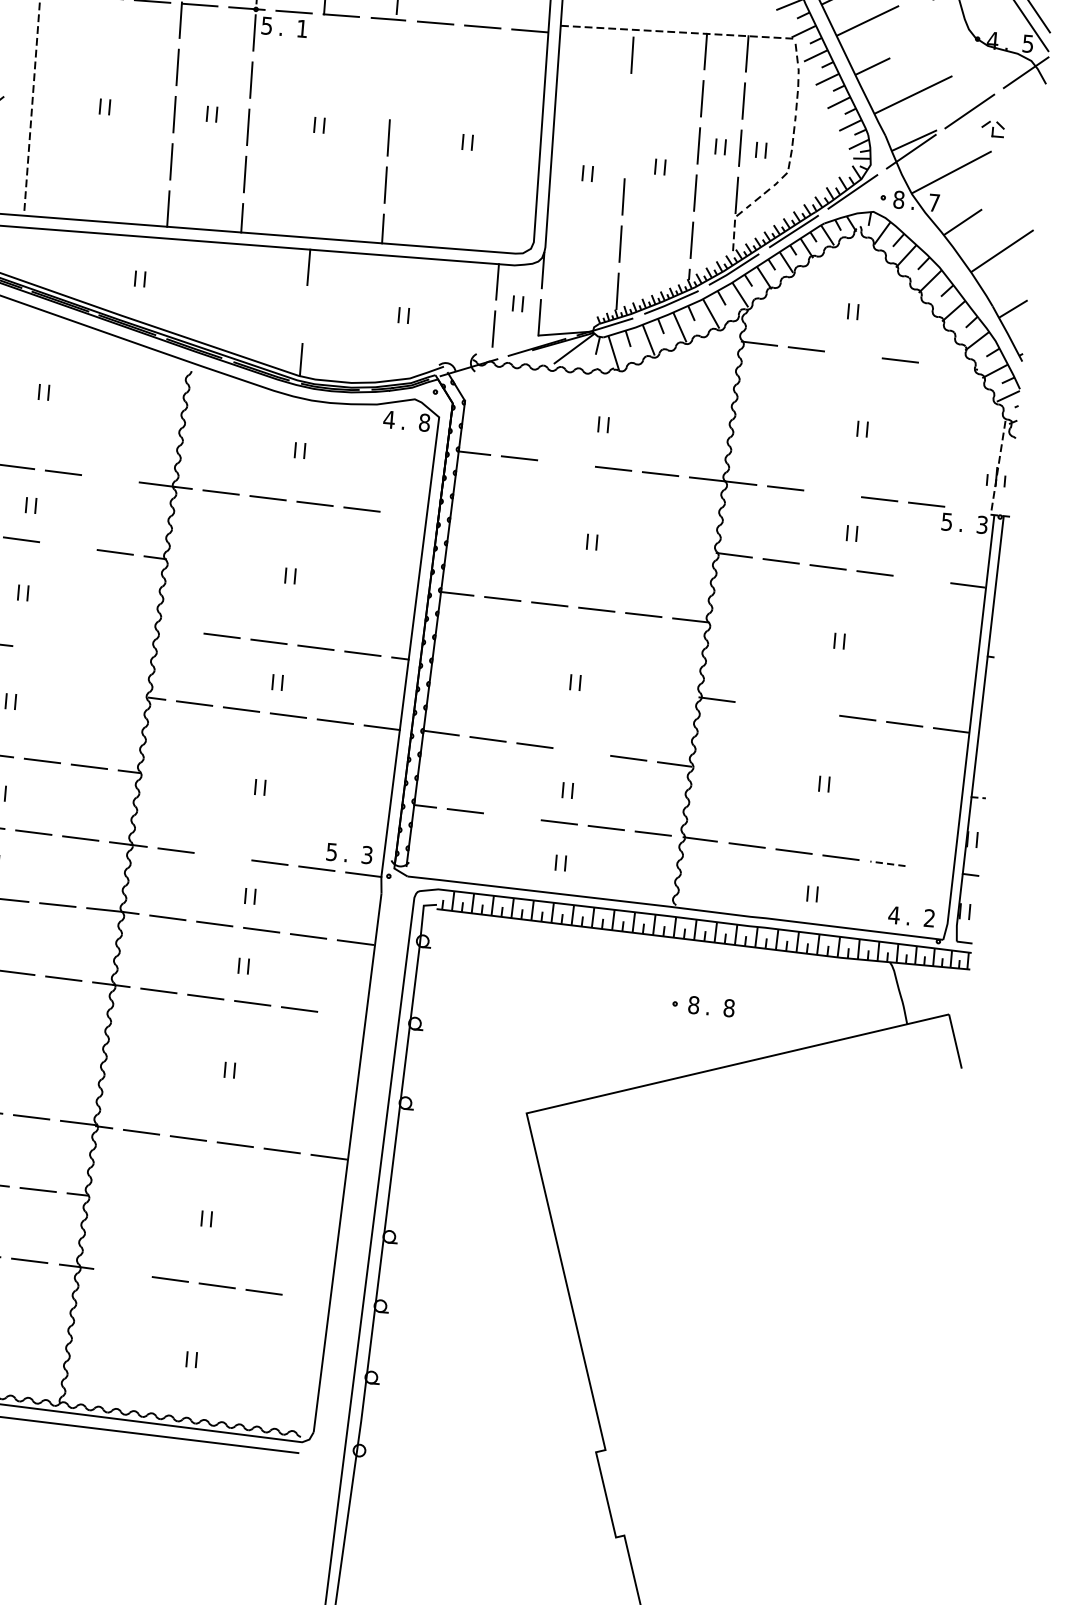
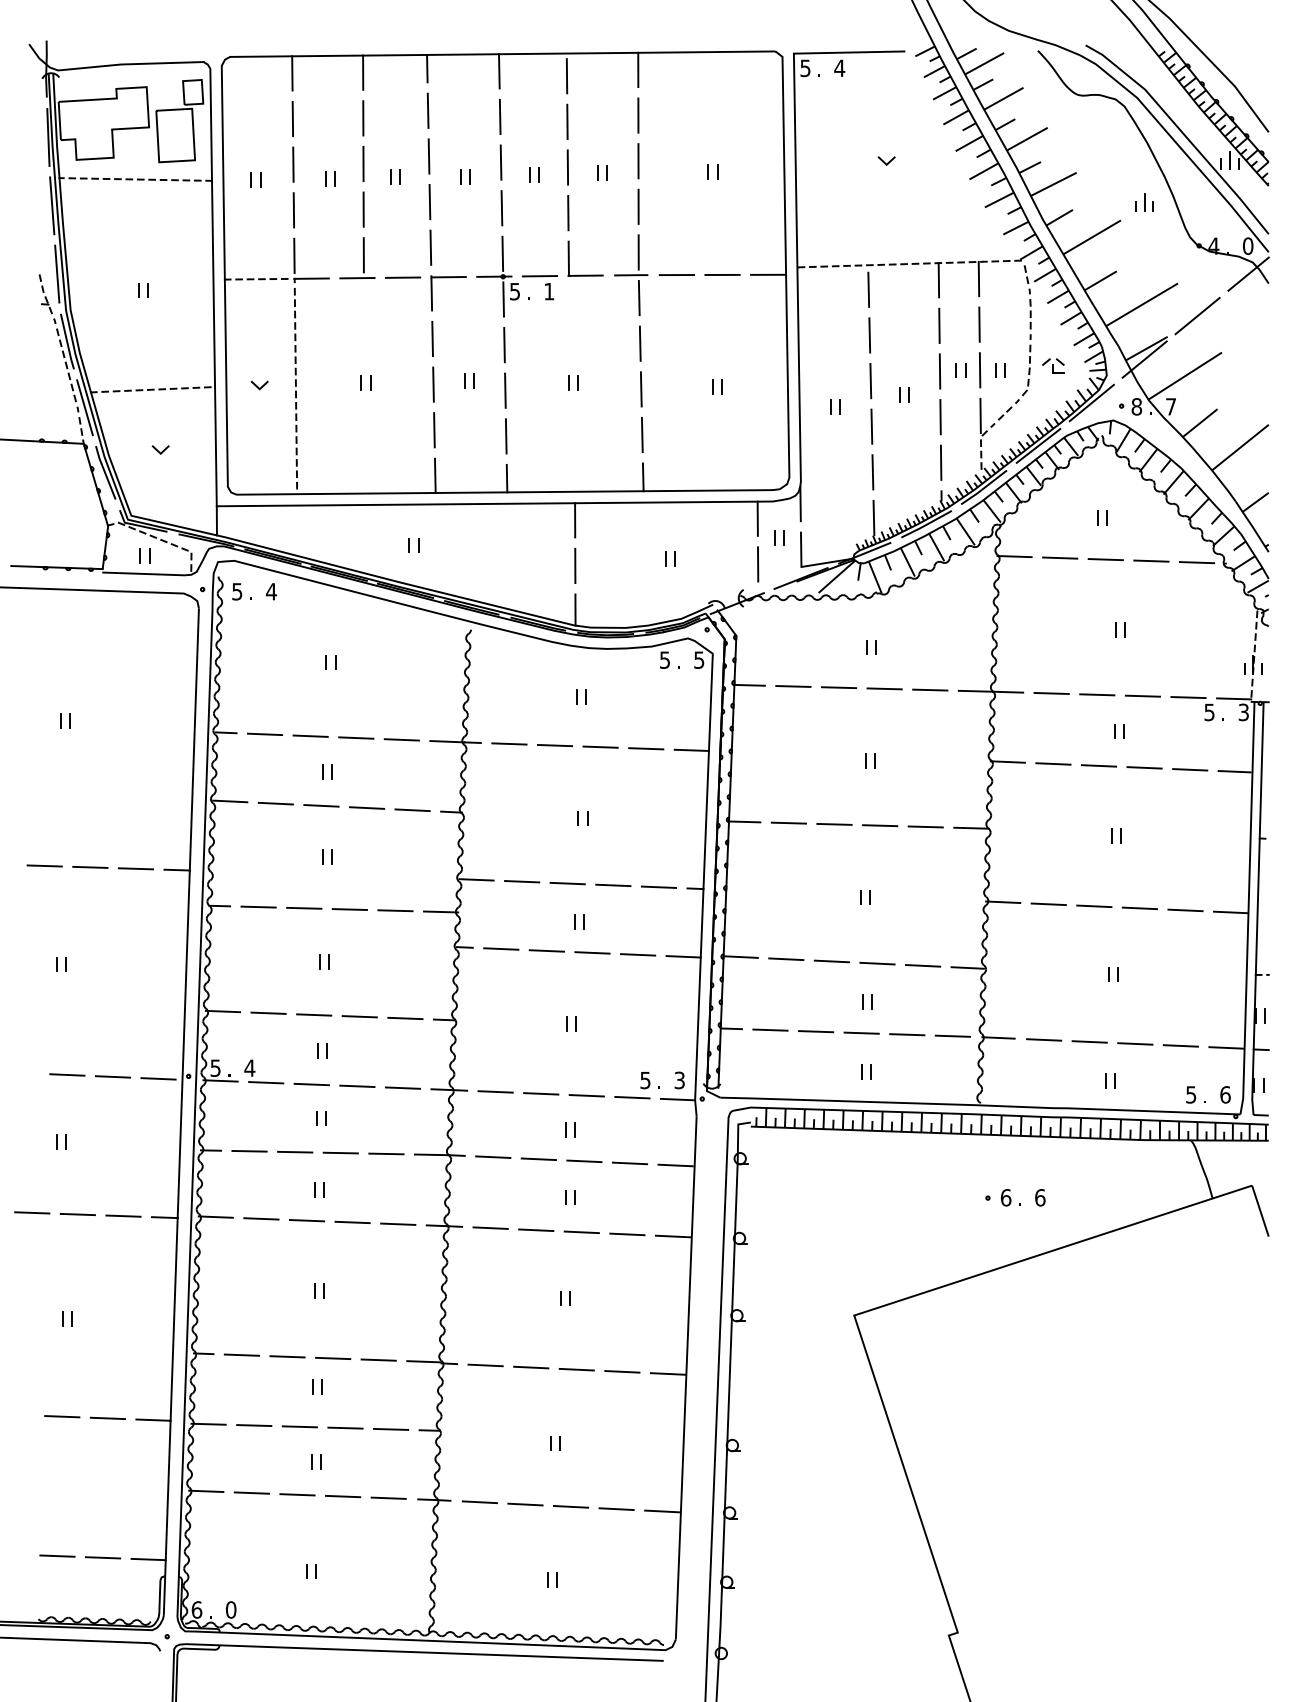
line: (393, 43) -> (638, 298), added
text: (1028, 43) -> (1248, 245), 5 -> 0
line: (390, 90) -> (639, 343), added
line: (629, 102) -> (869, 335), added
part: (993, 128) -> (1053, 365), moved
line: (626, 149) -> (870, 380), added
line: (305, 314) -> (575, 565), added
line: (853, 354) -> (1105, 559), added
line: (946, 365) -> (1196, 562), added
text: (388, 418) -> (664, 659), 4 -> 5
text: (424, 422) -> (699, 659), 8 -> 5
line: (566, 463) -> (838, 687), added
line: (110, 478) -> (401, 739), added
line: (832, 493) -> (1097, 694), added
line: (974, 509) -> (1234, 698), added
line: (408, 514) -> (691, 749), added
line: (67, 545) -> (366, 807), added
line: (922, 579) -> (1190, 769), added
line: (175, 629) -> (476, 879), added
line: (41, 649) -> (349, 909), added
line: (88, 654) -> (395, 910), added
line: (136, 659) -> (441, 911), added
line: (763, 706) -> (1048, 904), added
line: (811, 712) -> (1094, 906), added
line: (581, 751) -> (877, 963), added
line: (511, 816) -> (815, 1031), added
line: (223, 856) -> (541, 1093), added
line: (887, 863) -> (1180, 1045), dashed -> solid
line: (934, 869) -> (1226, 1047), added
text: (893, 914) -> (1190, 1094), 4 -> 5
text: (929, 917) -> (1225, 1094), 2 -> 6
text: (693, 1004) -> (1005, 1197), 8 -> 6
text: (729, 1007) -> (1040, 1197), 8 -> 6
line: (345, 1015) -> (672, 1236), added
line: (123, 1273) -> (479, 1502), added
line: (311, 1298) -> (662, 1511), added

